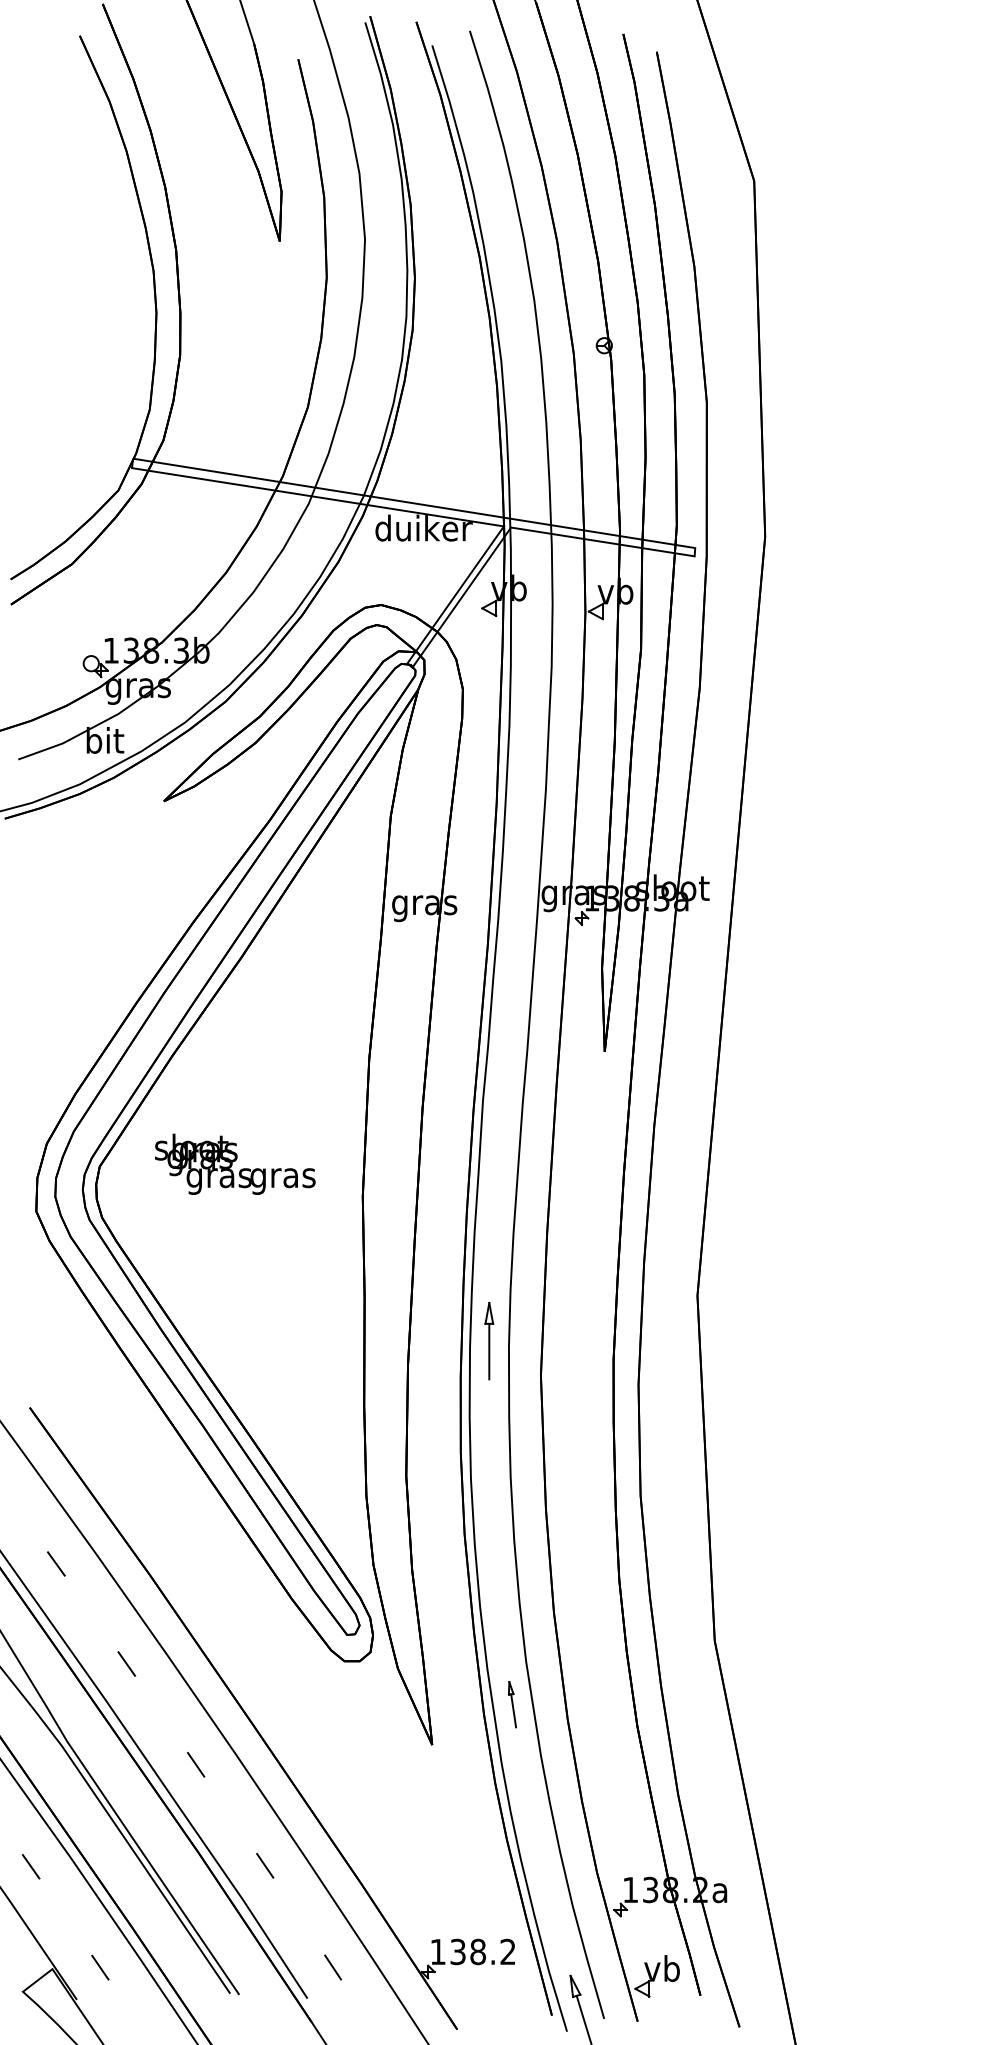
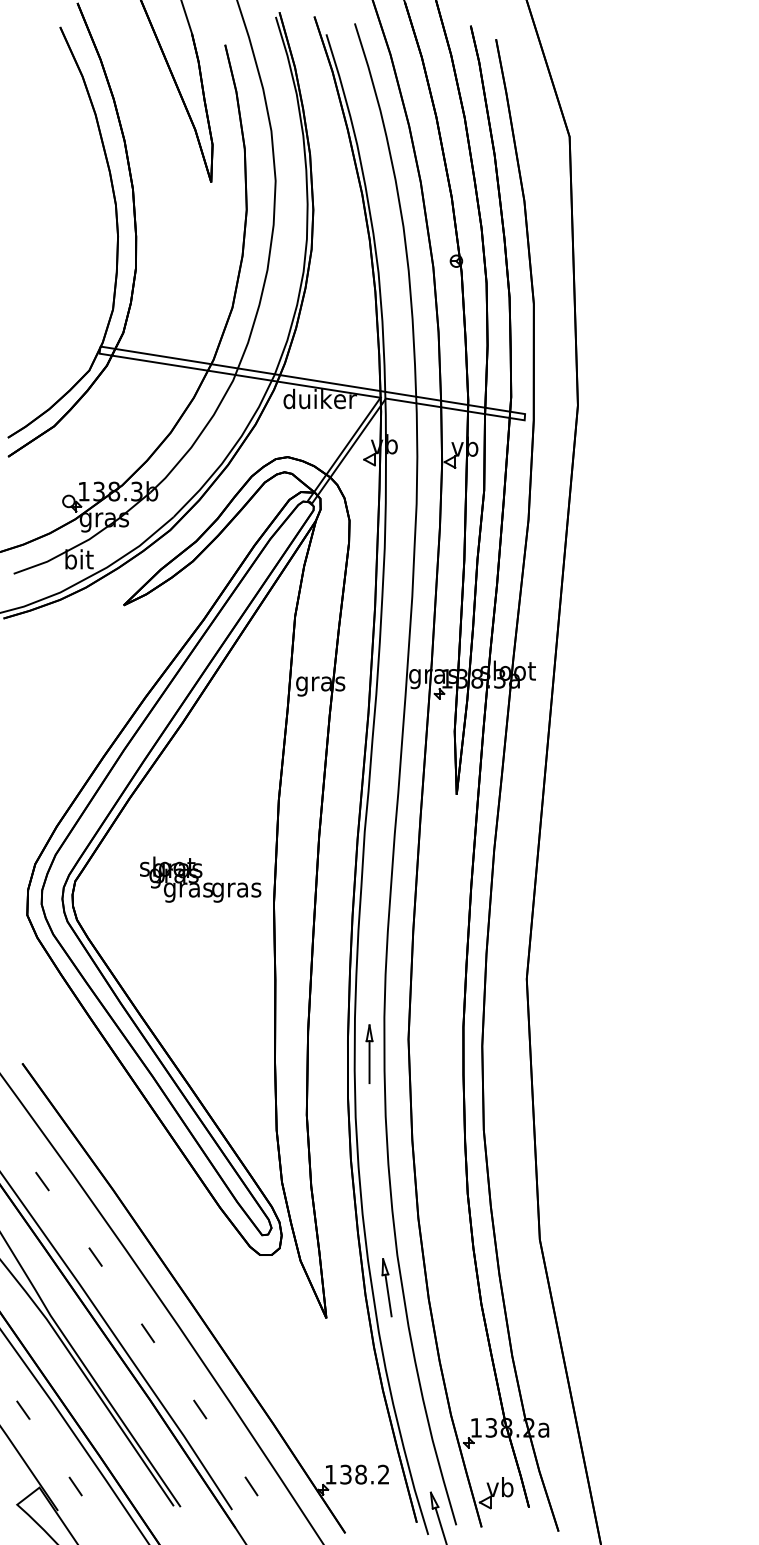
text: (235, 1164) -> (200, 879), moved
part: (489, 1340) -> (369, 1053), moved
part: (511, 1704) -> (386, 1287), size x1.67

